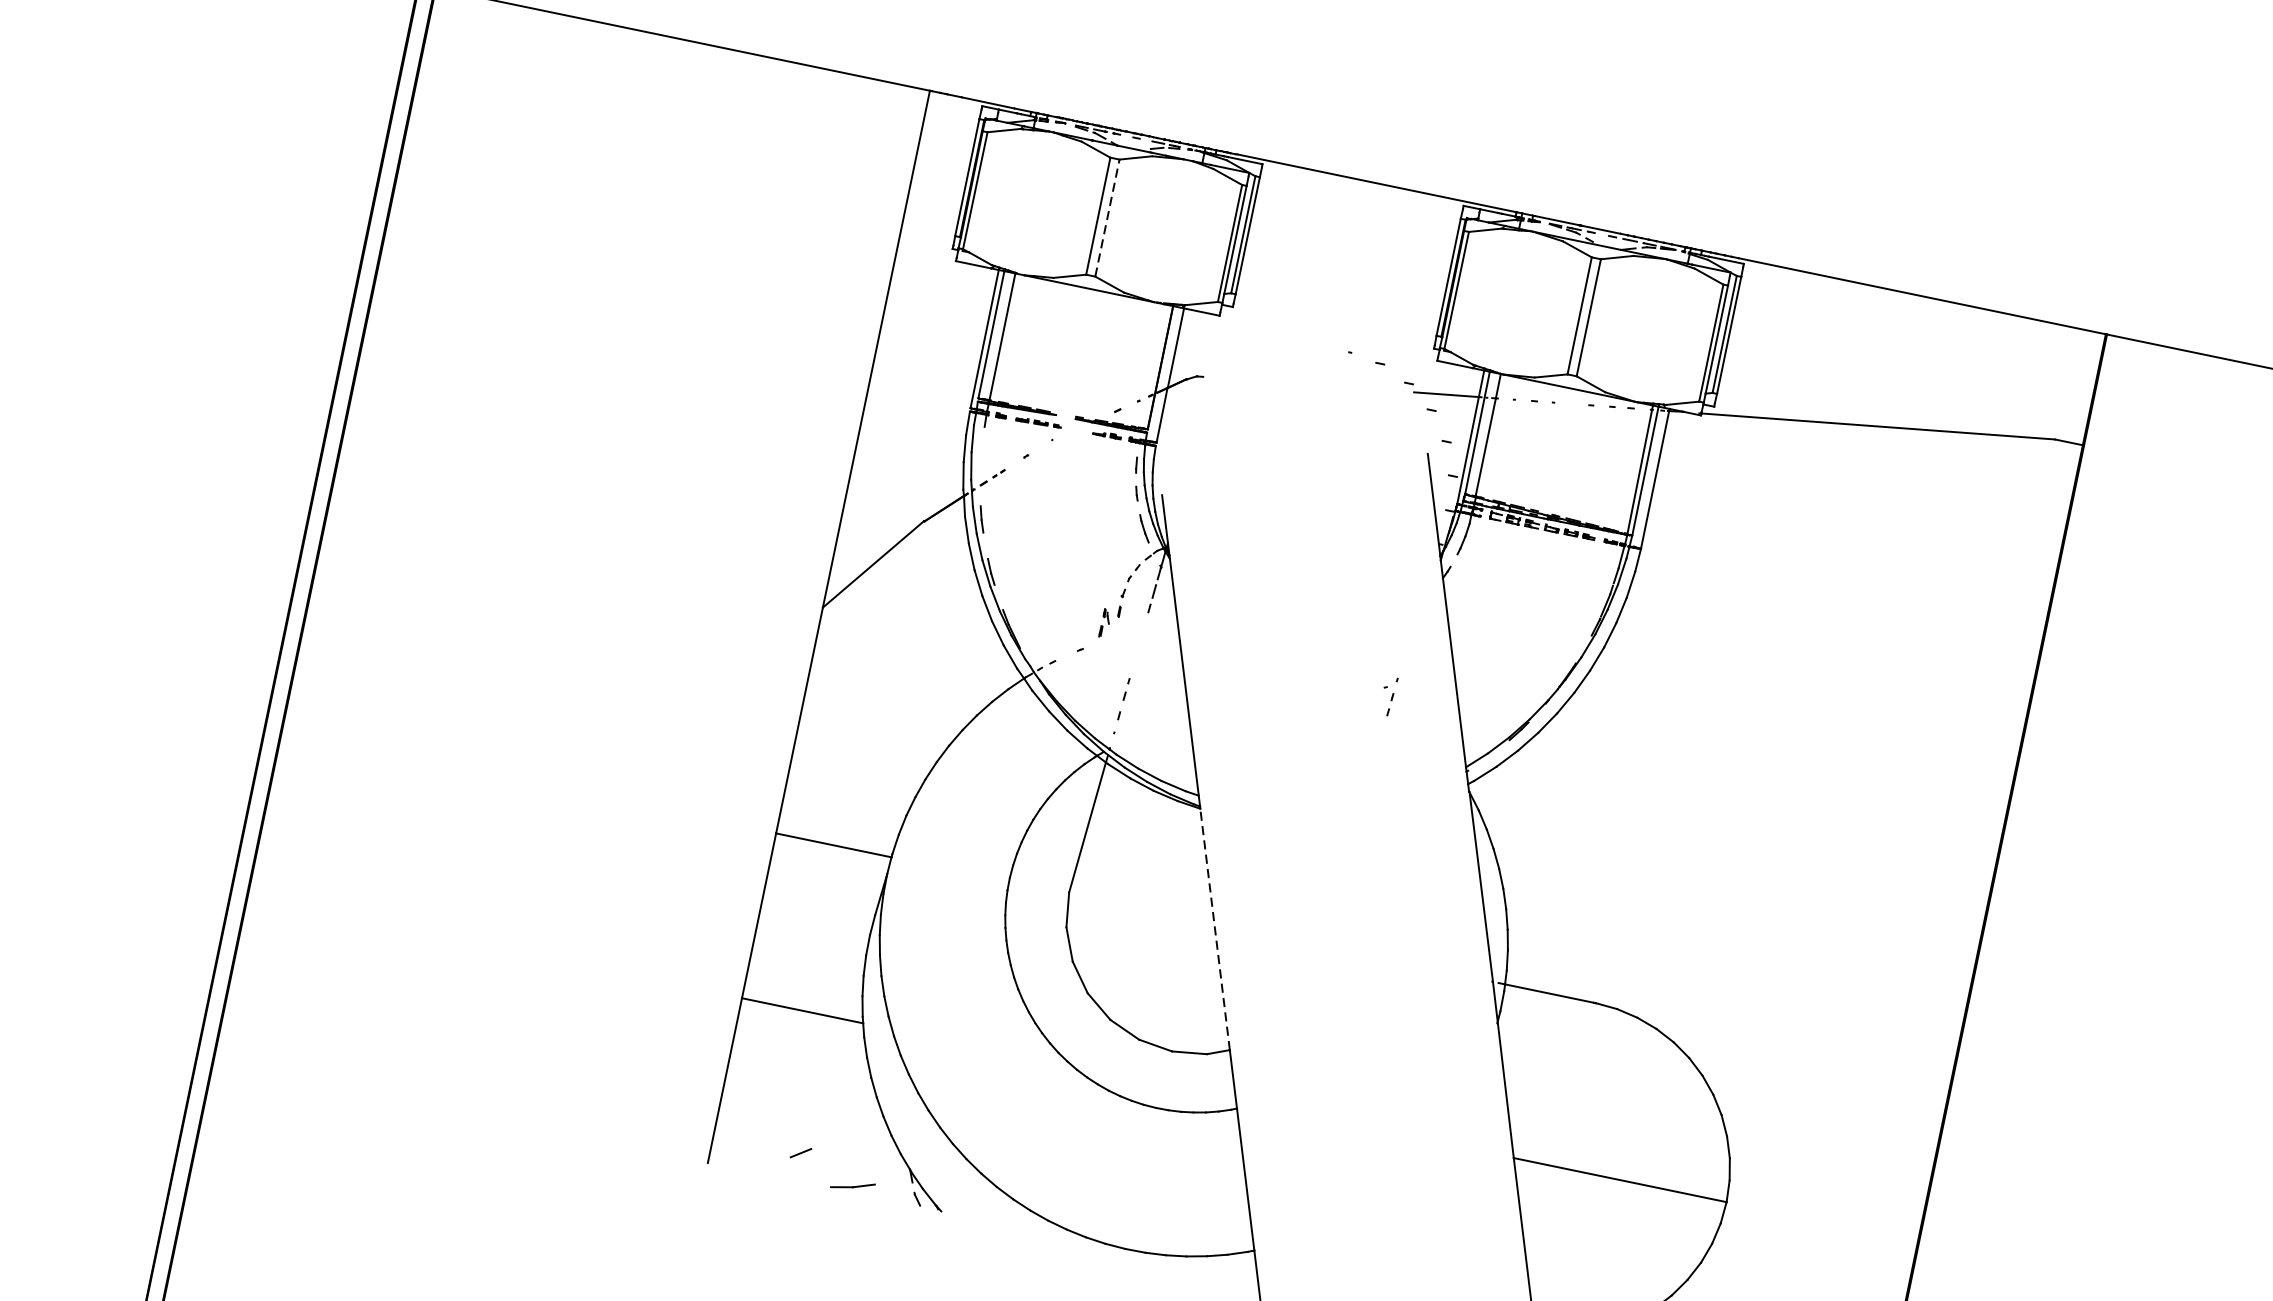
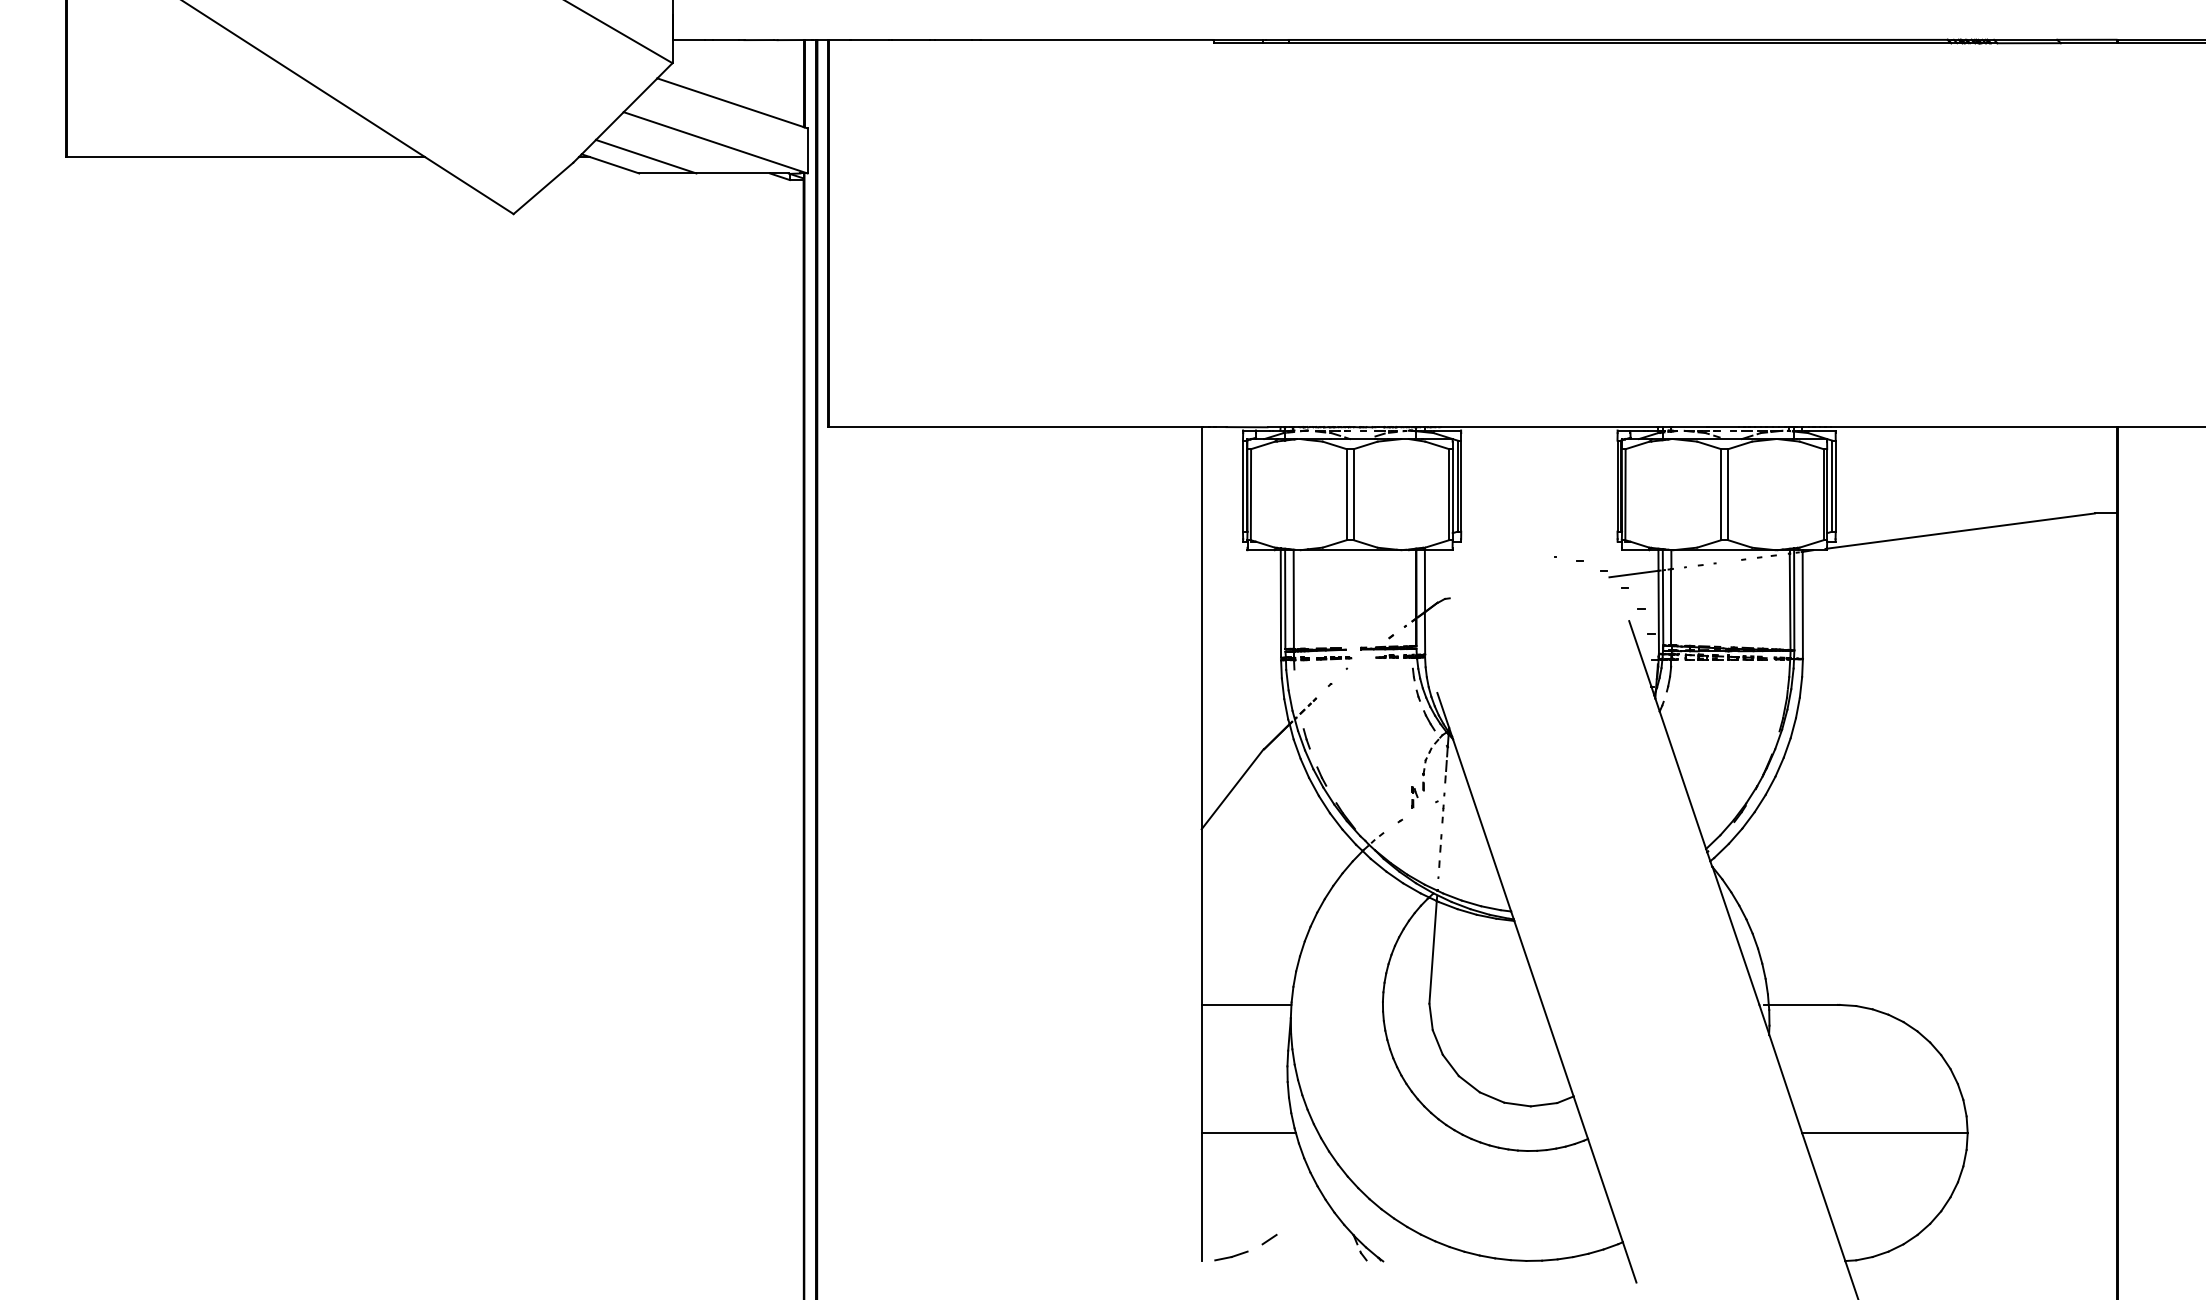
line: (1107, 217) -> (1353, 494), dashed -> solid
part: (1388, 695) -> (1440, 807), moved
line: (1214, 929) -> (1543, 1008), dashed -> solid
part: (853, 1185) -> (1231, 1255), moved

